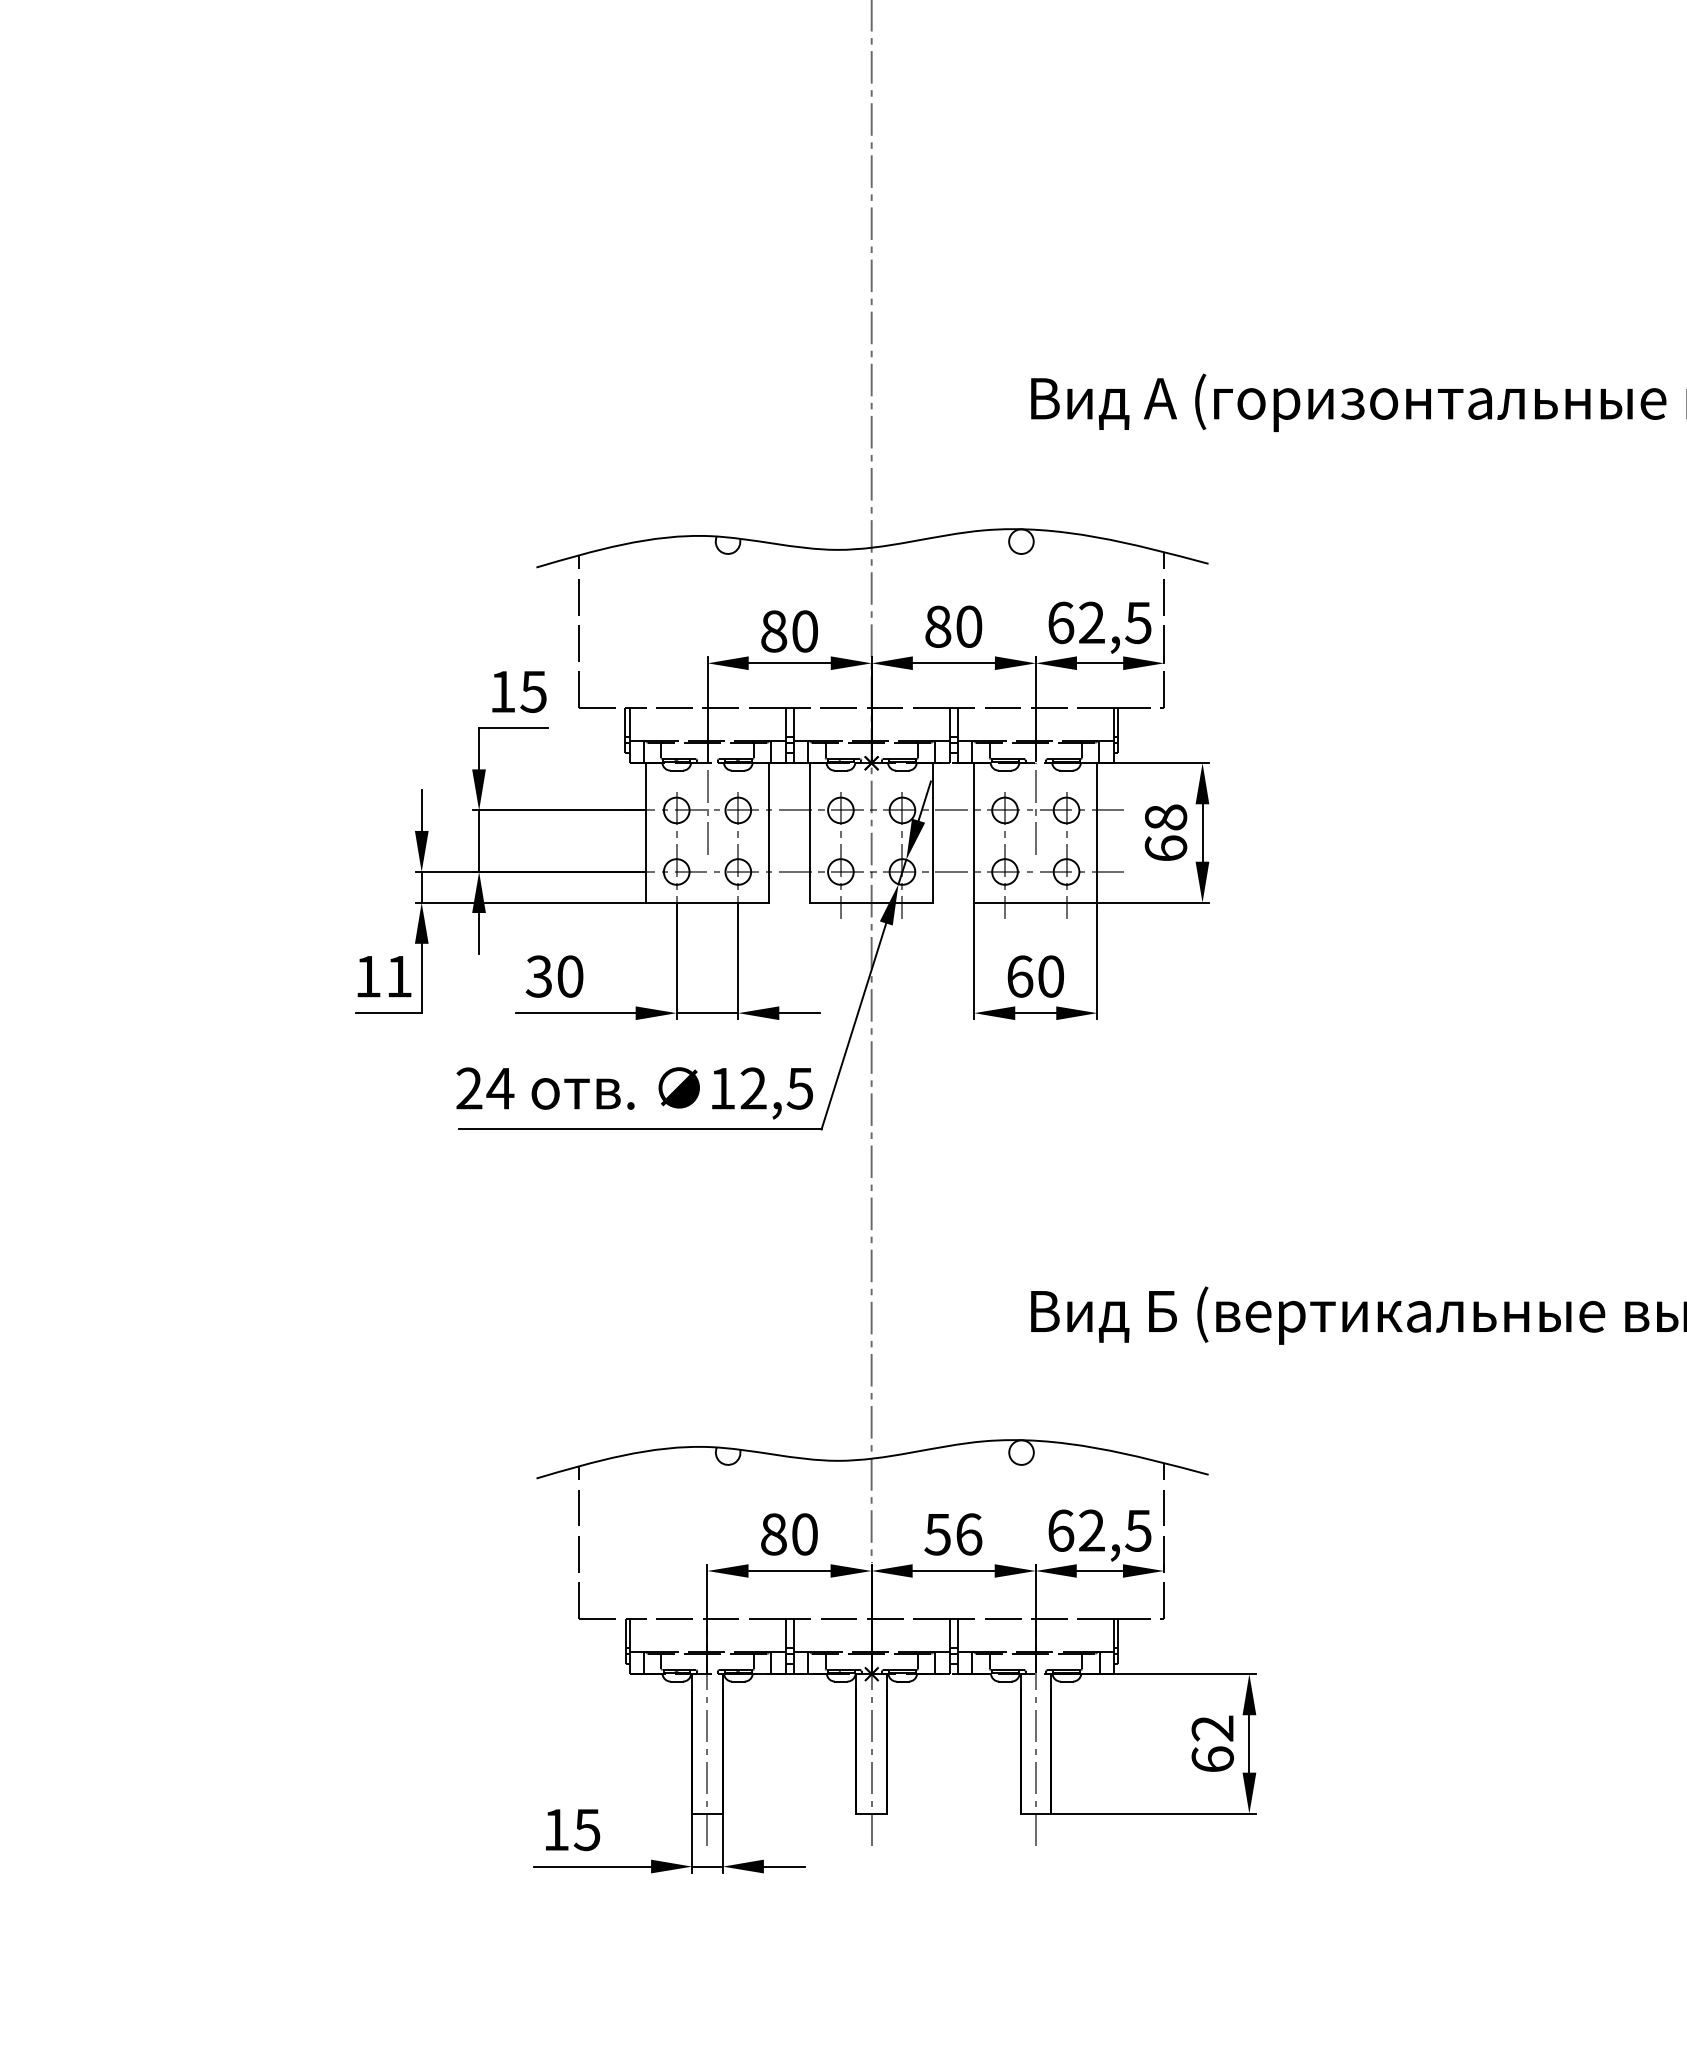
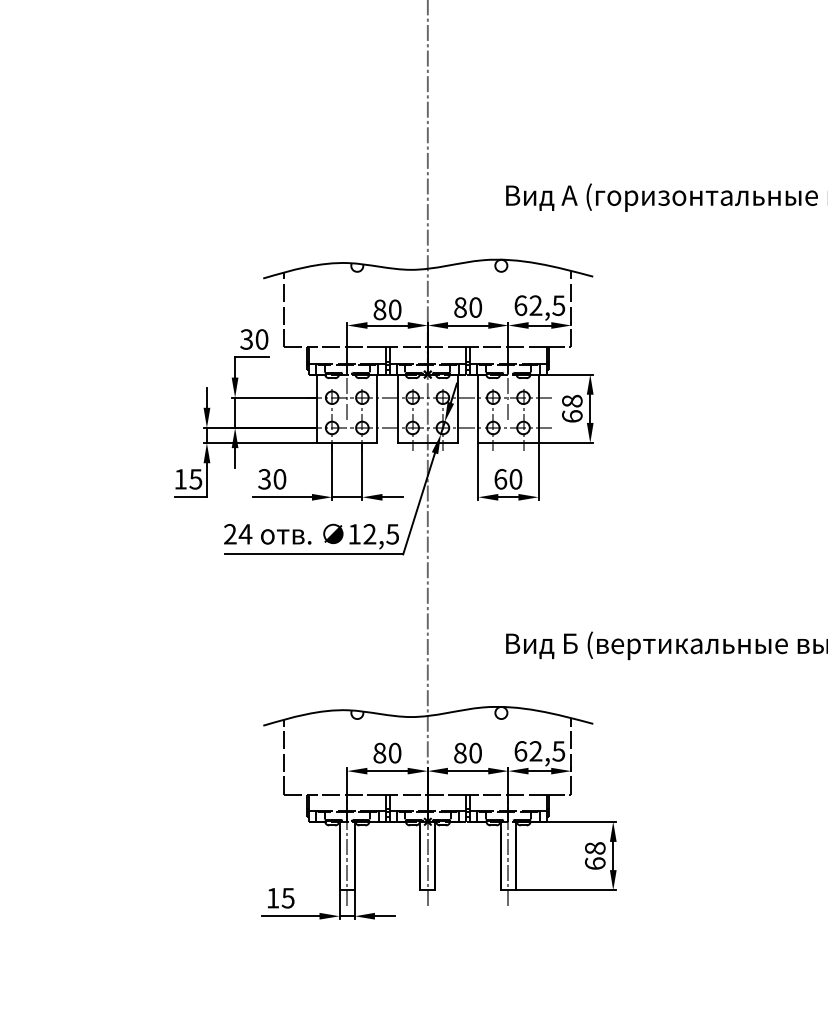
text: (518, 691) -> (254, 339), 15 -> 30
text: (398, 976) -> (195, 479), 11 -> 15
text: (952, 1533) -> (467, 752), 56 -> 80
text: (1213, 1728) -> (595, 848), 62 -> 68

